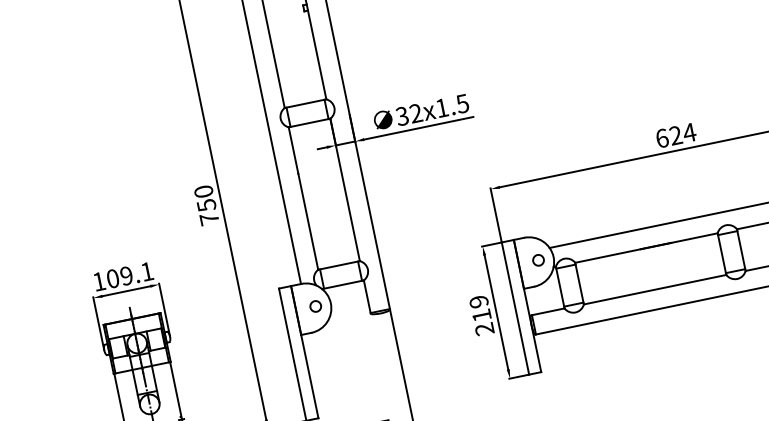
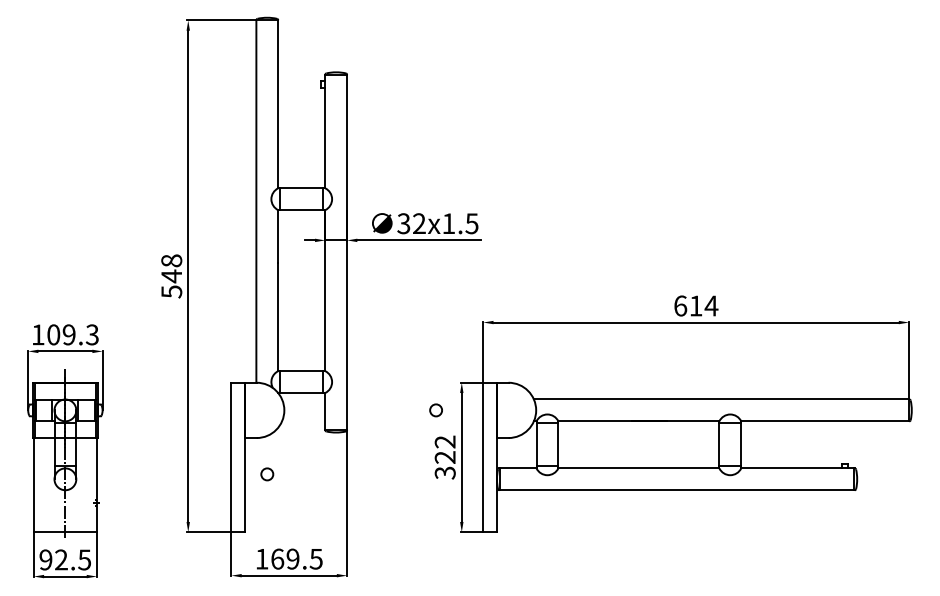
text: (675, 135) -> (695, 305), 624 -> 614
text: (206, 205) -> (171, 276), 750 -> 548
circle: (537, 260) -> (435, 410), moved
text: (146, 271) -> (91, 334), 109.1 -> 109.3
circle: (315, 306) -> (267, 474), moved
text: (481, 315) -> (444, 457), 219 -> 322

